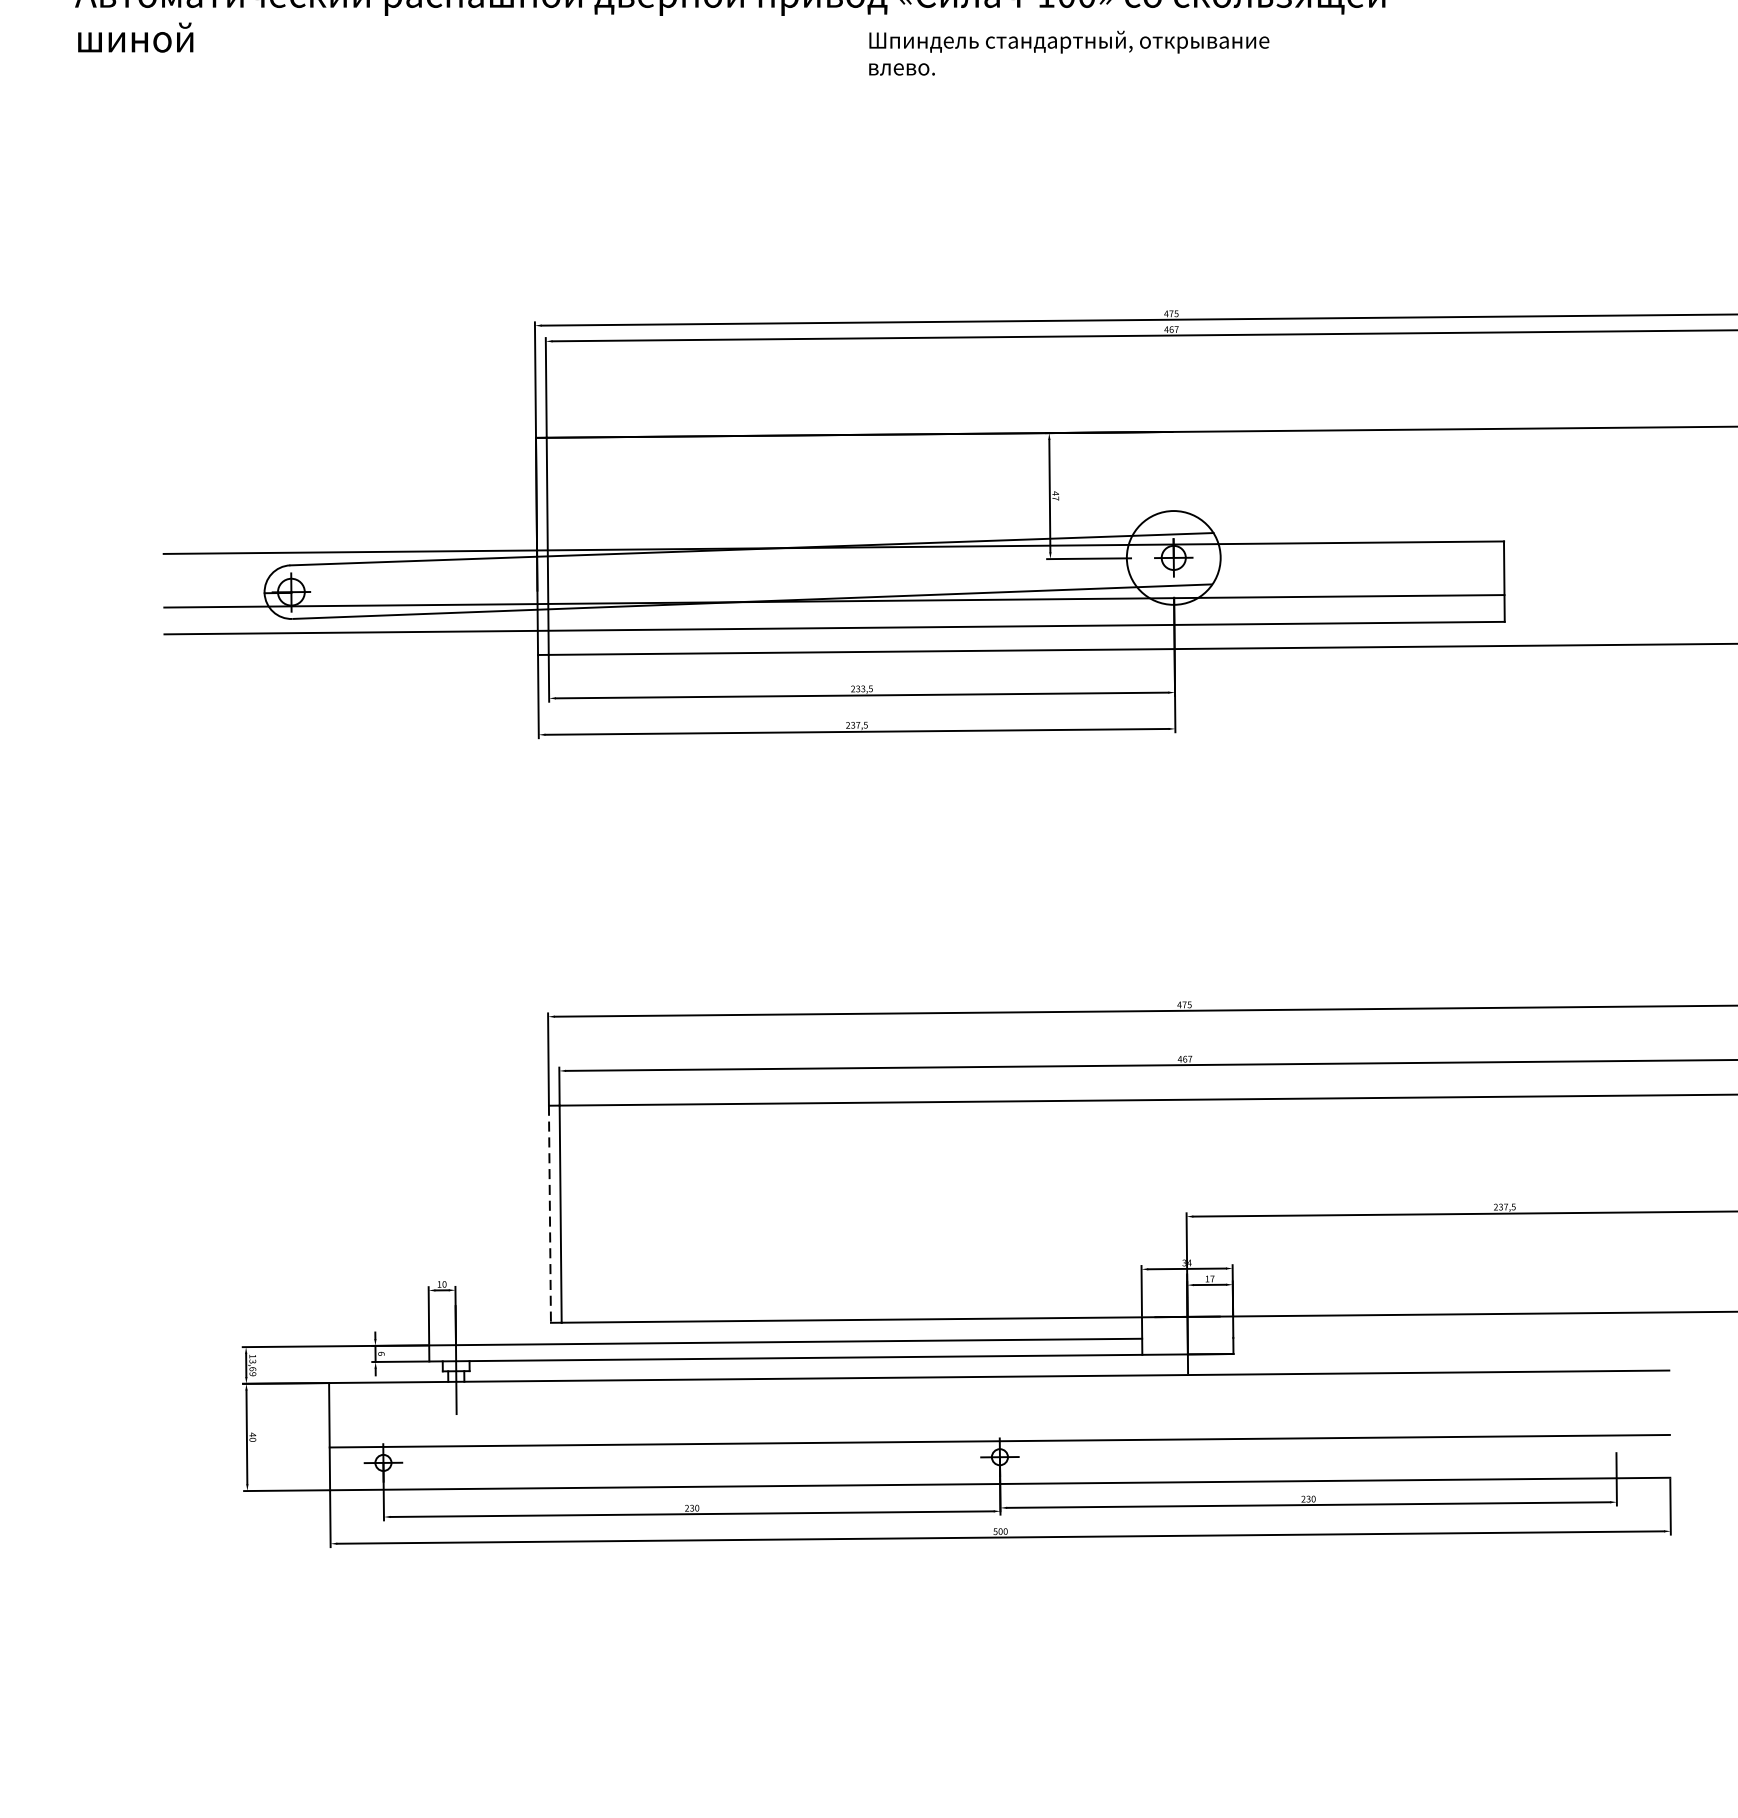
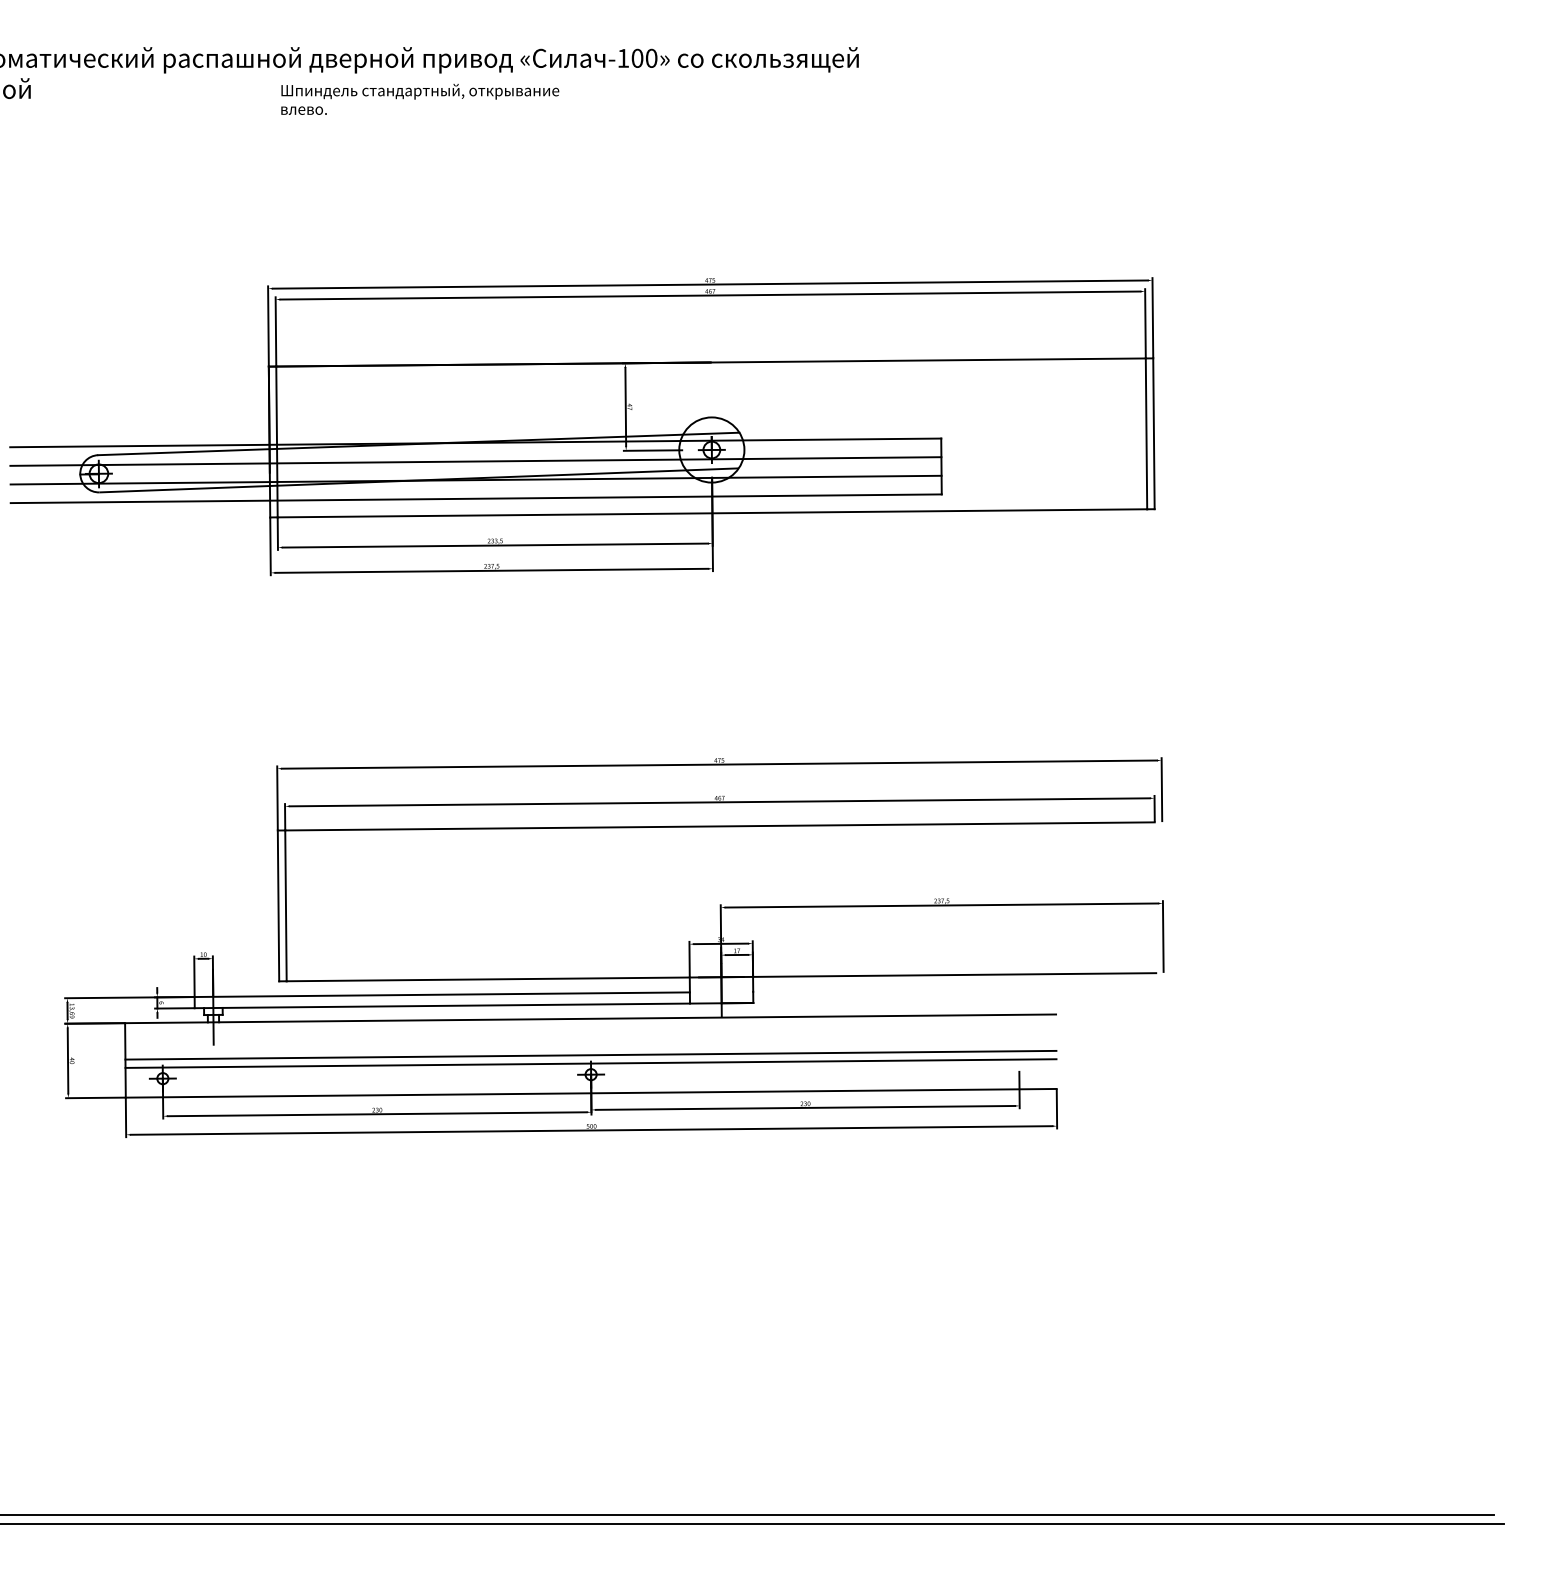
text: (1069, 53) -> (420, 99), moved
line: (833, 574) -> (475, 461), added
line: (549, 1215) -> (278, 906), dashed -> solid
line: (999, 1428) -> (590, 1054), added

